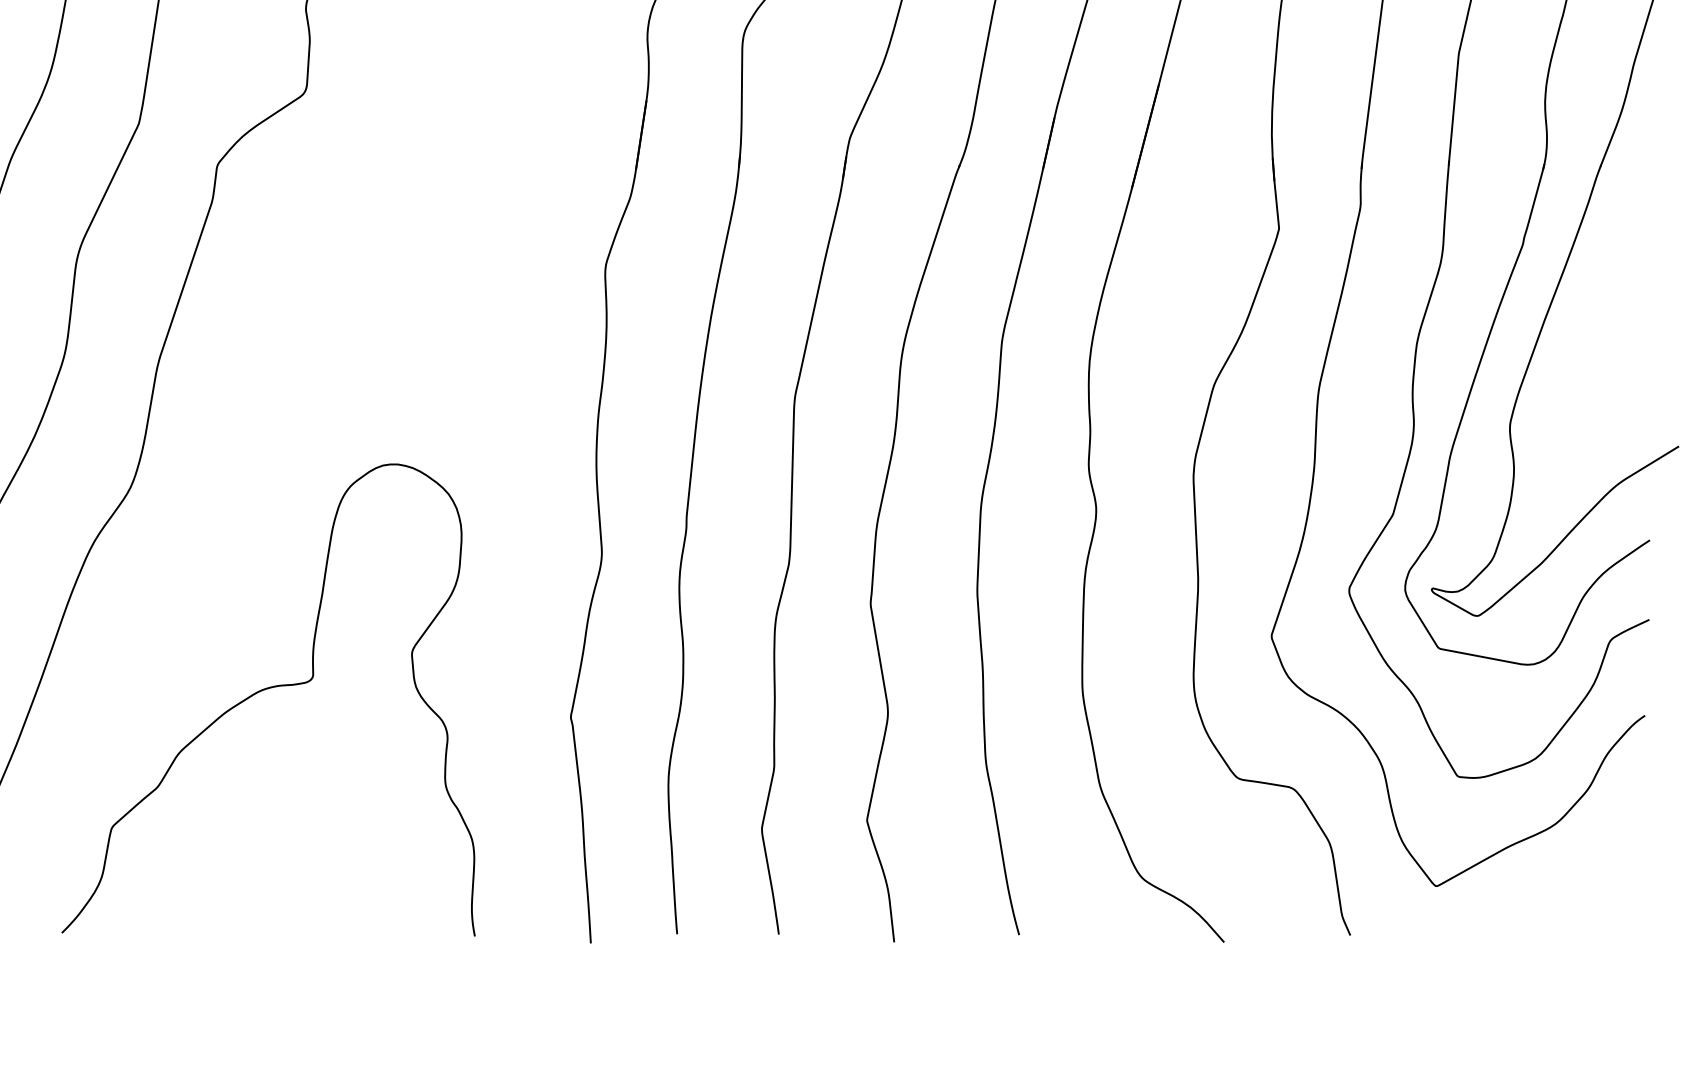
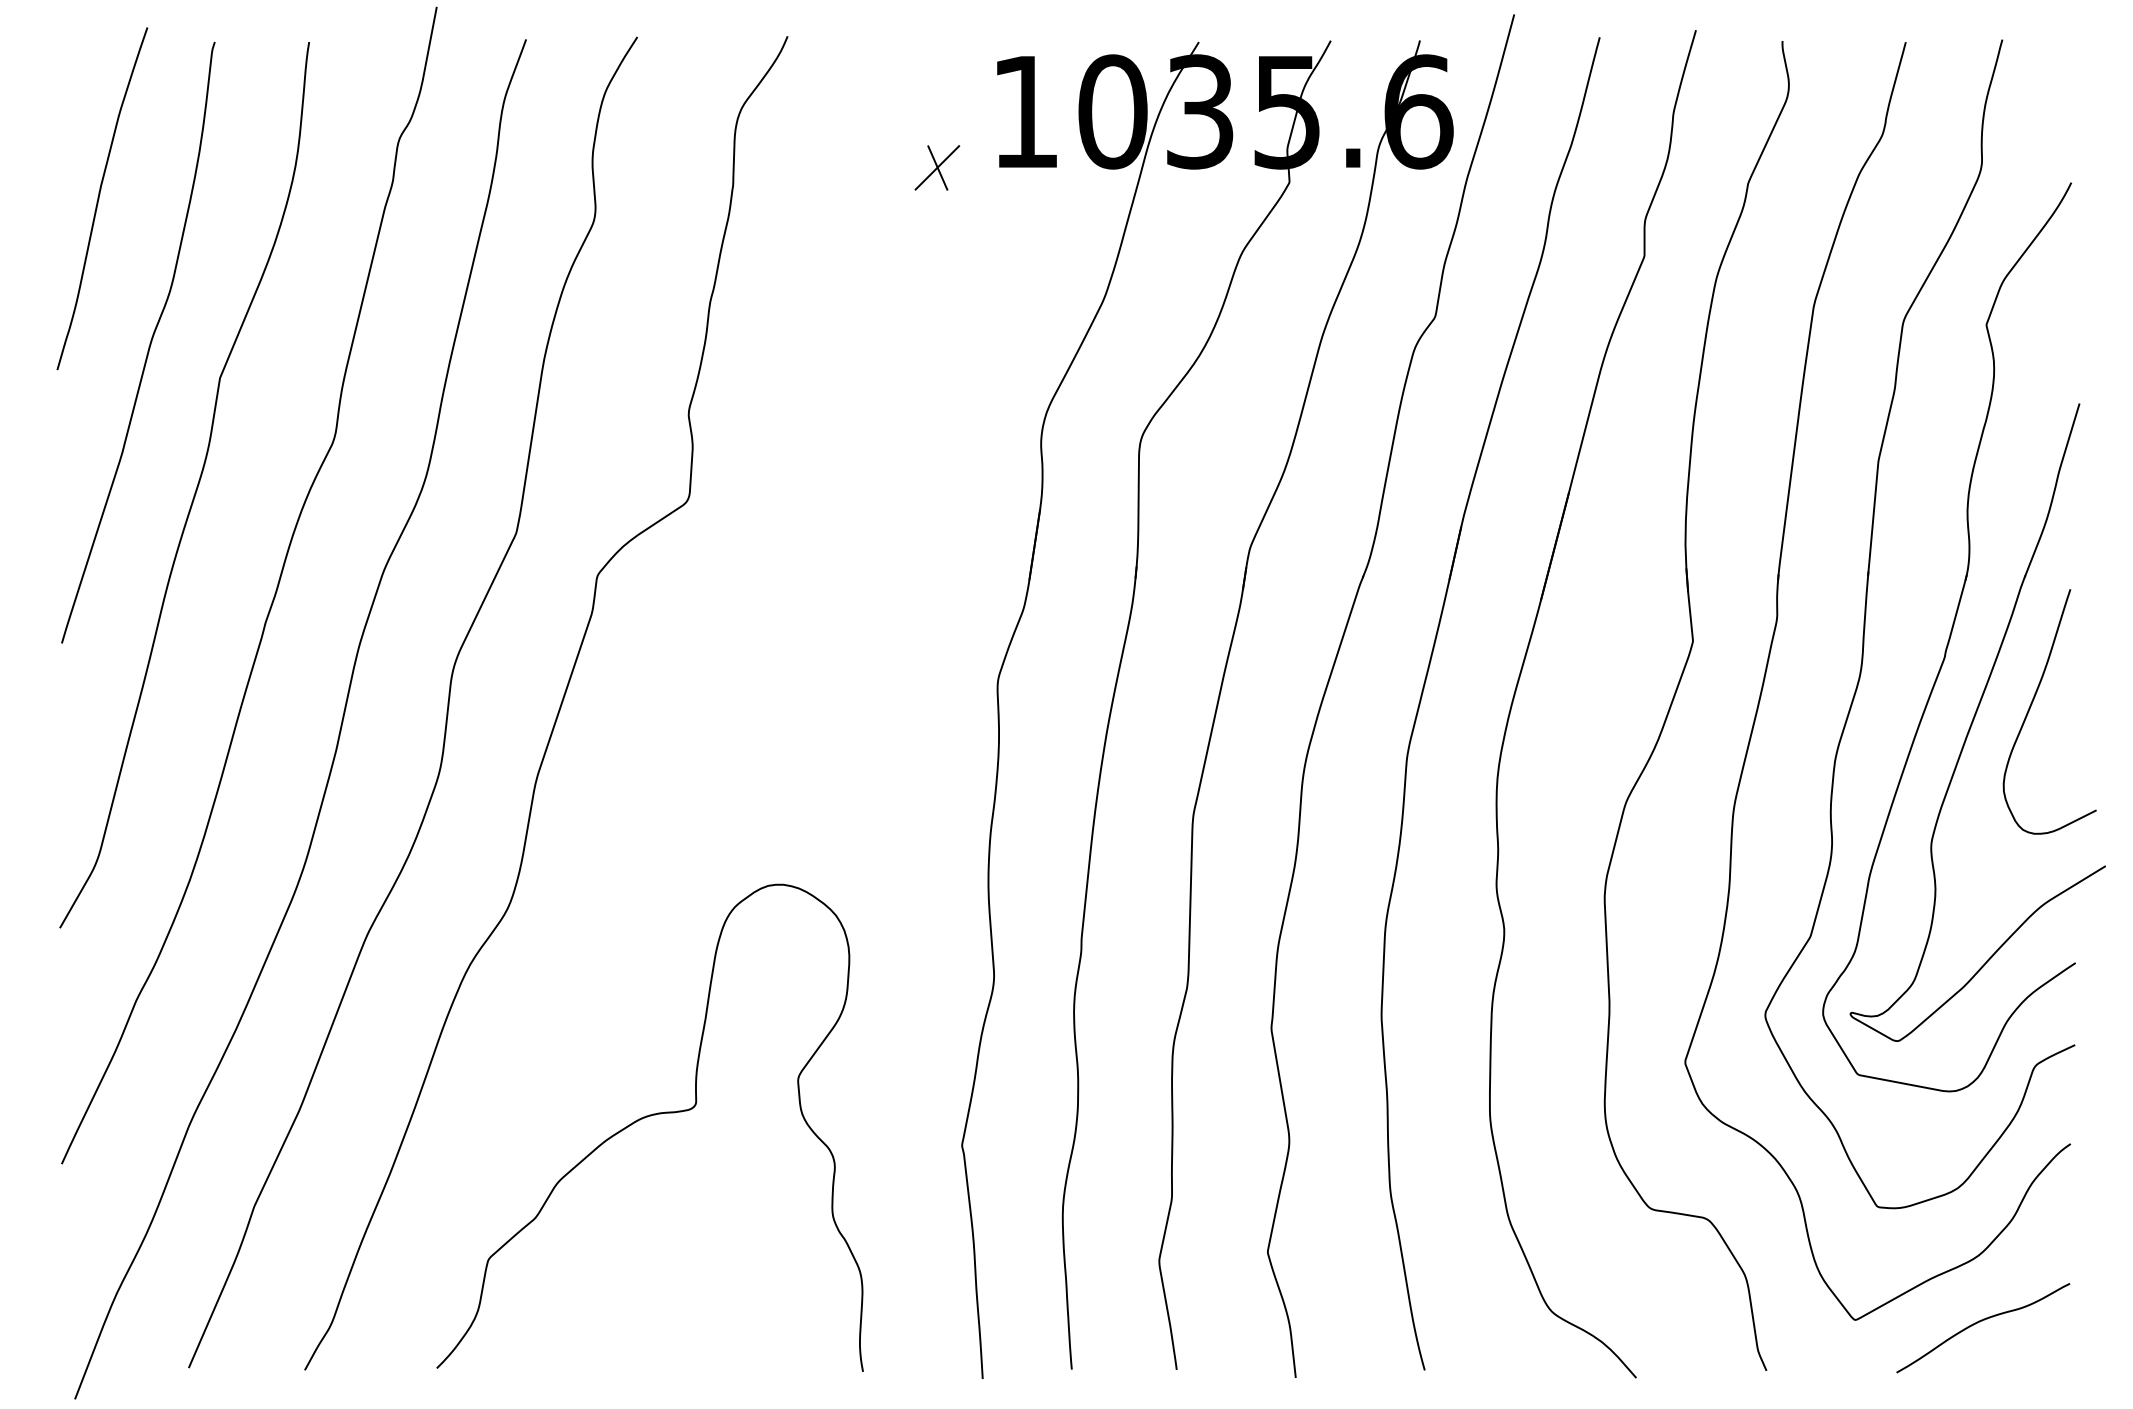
curve: (1608, 289) -> (2032, 704), added
curve: (1559, 887) -> (1982, 1321), added

